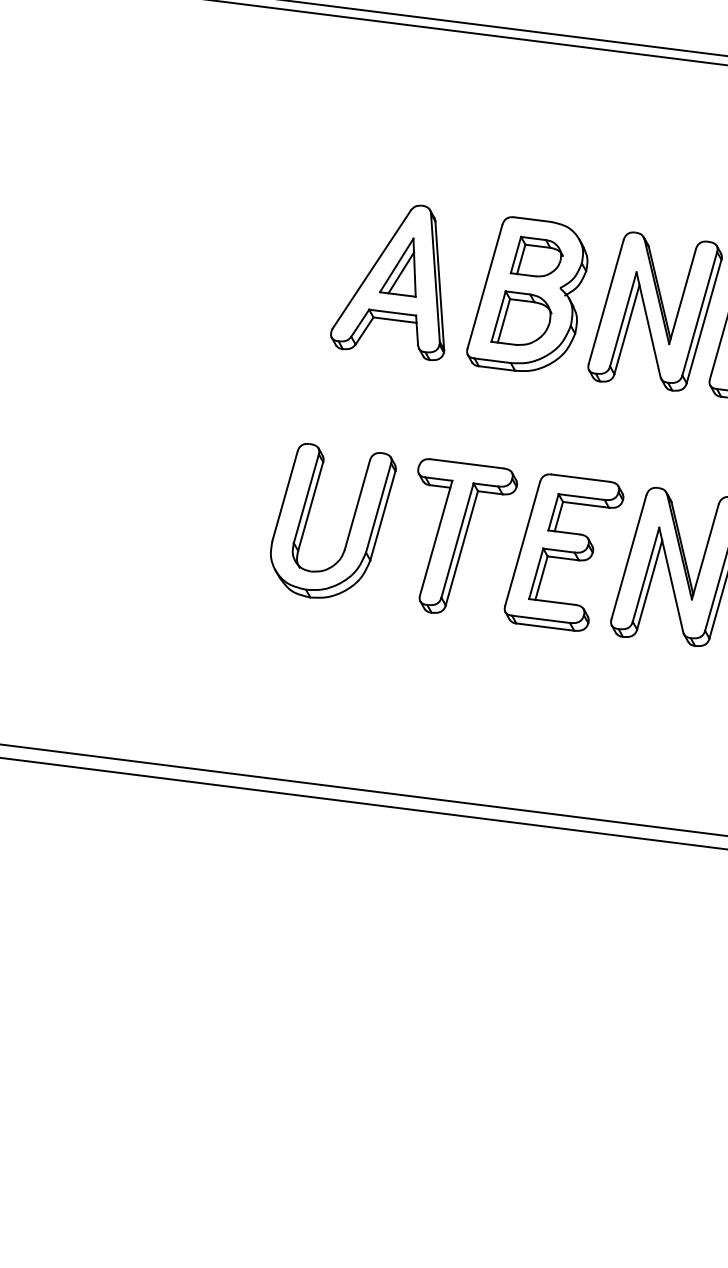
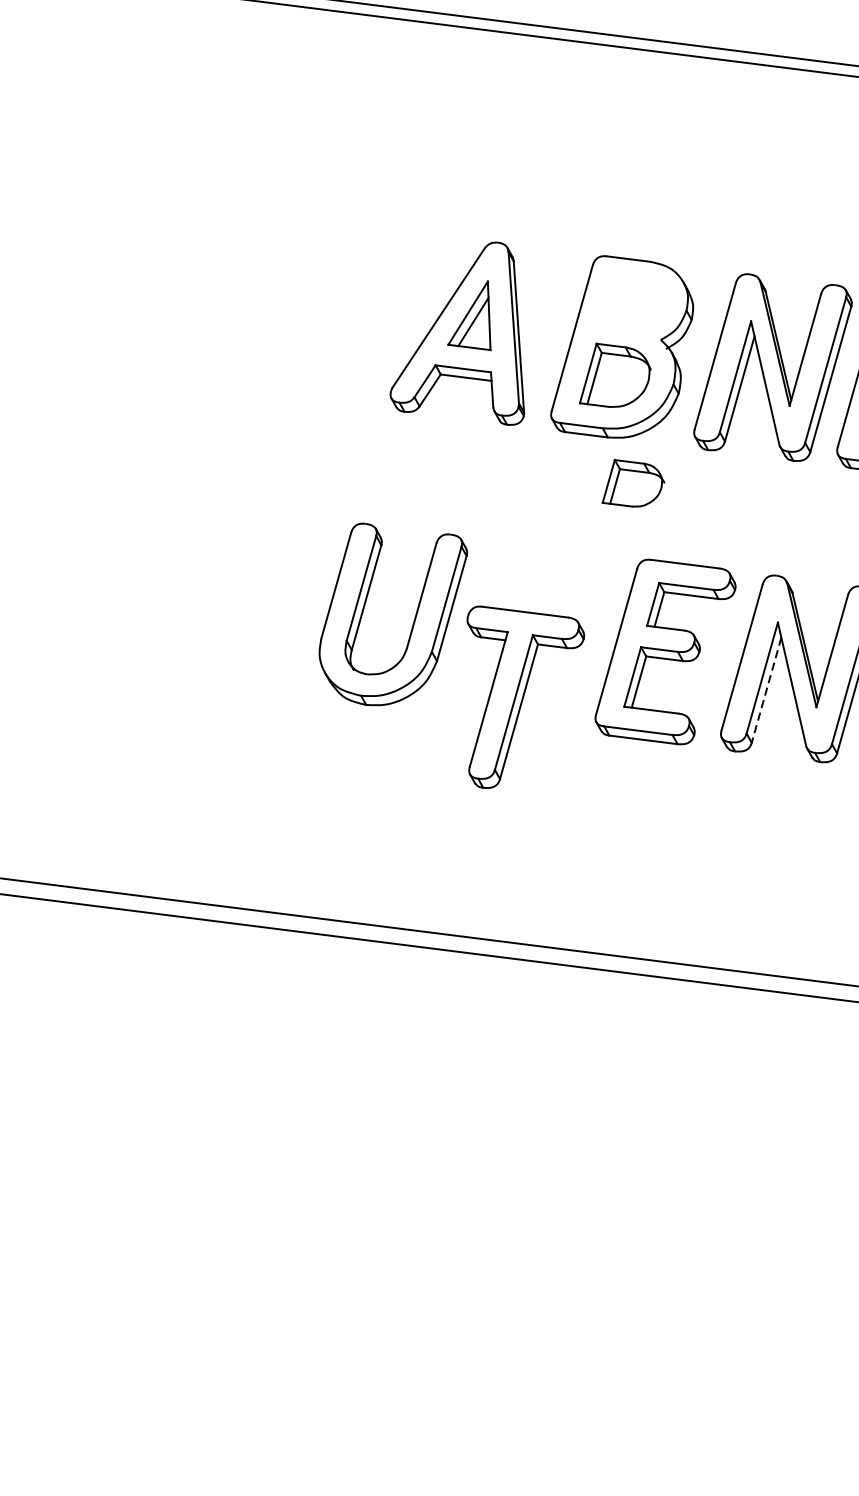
part: (536, 256) -> (633, 483), moved
part: (467, 535) -> (525, 696), moved
line: (649, 585) -> (766, 690), solid -> dashed

